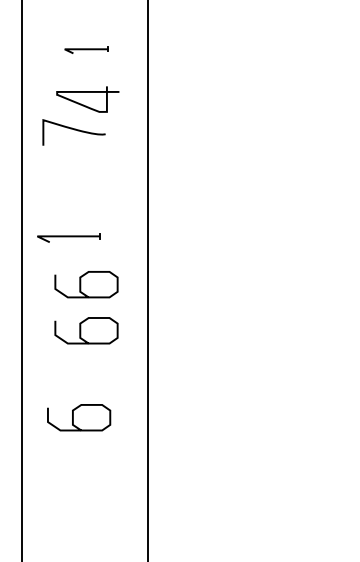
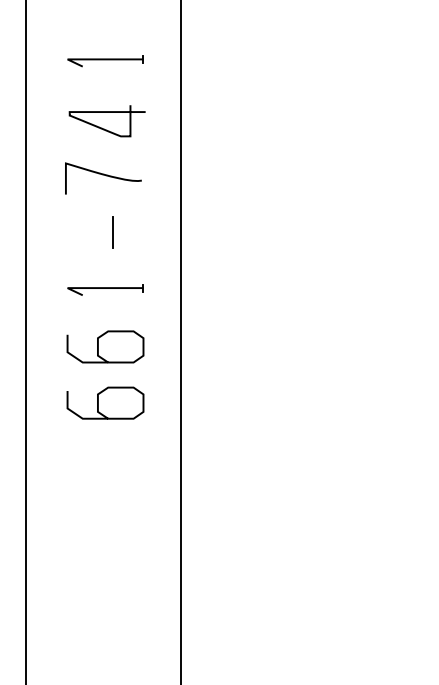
part: (86, 50) -> (105, 61), size x1.43
curve: (74, 130) -> (103, 175), moved
line: (93, 189) -> (113, 231), added
part: (68, 237) -> (105, 289), moved
curve: (73, 417) -> (89, 508), removed

